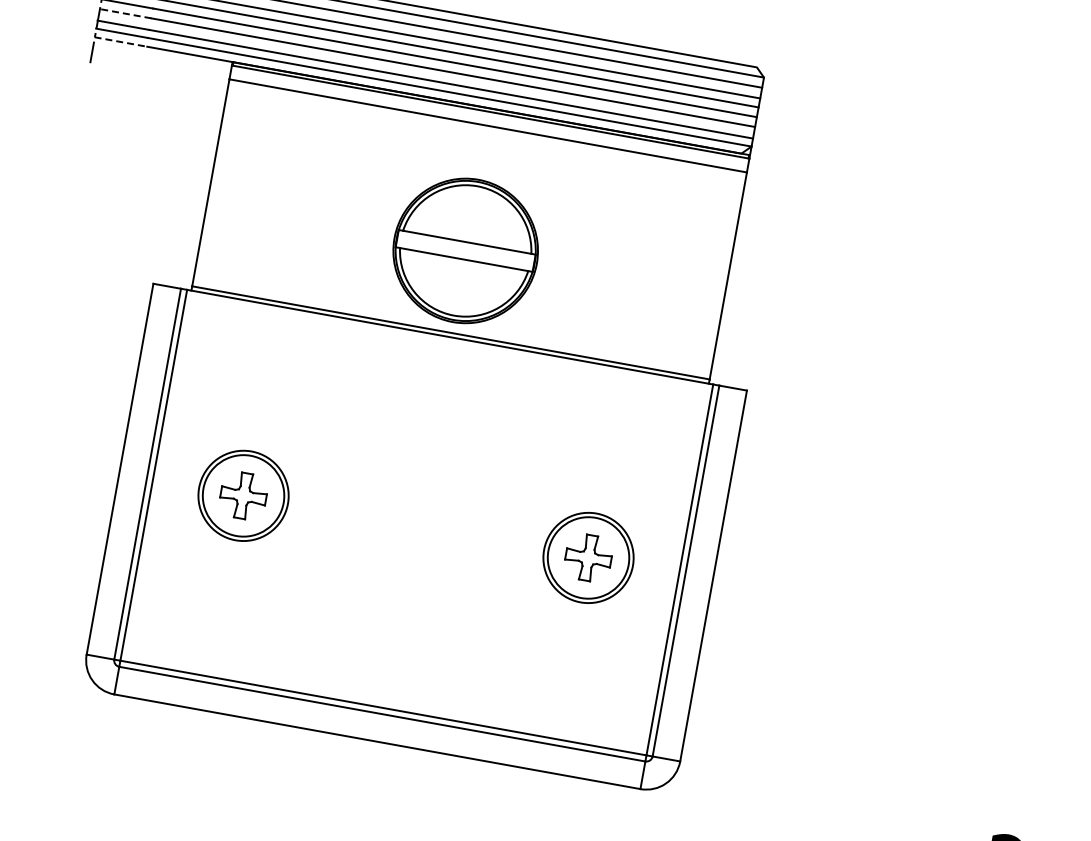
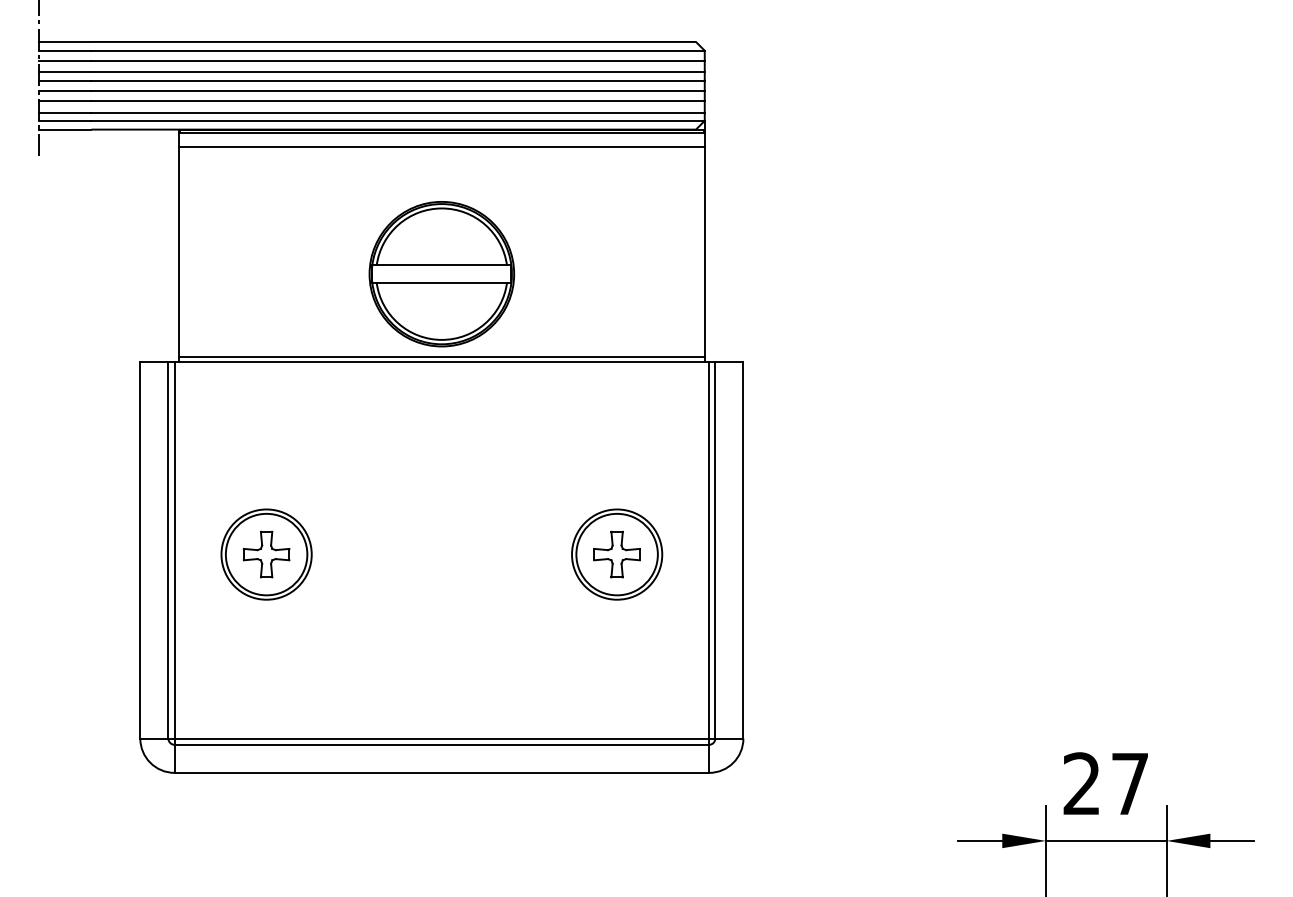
line: (125, 13) -> (64, 100), dashed -> solid
line: (120, 41) -> (65, 129), dashed -> solid

